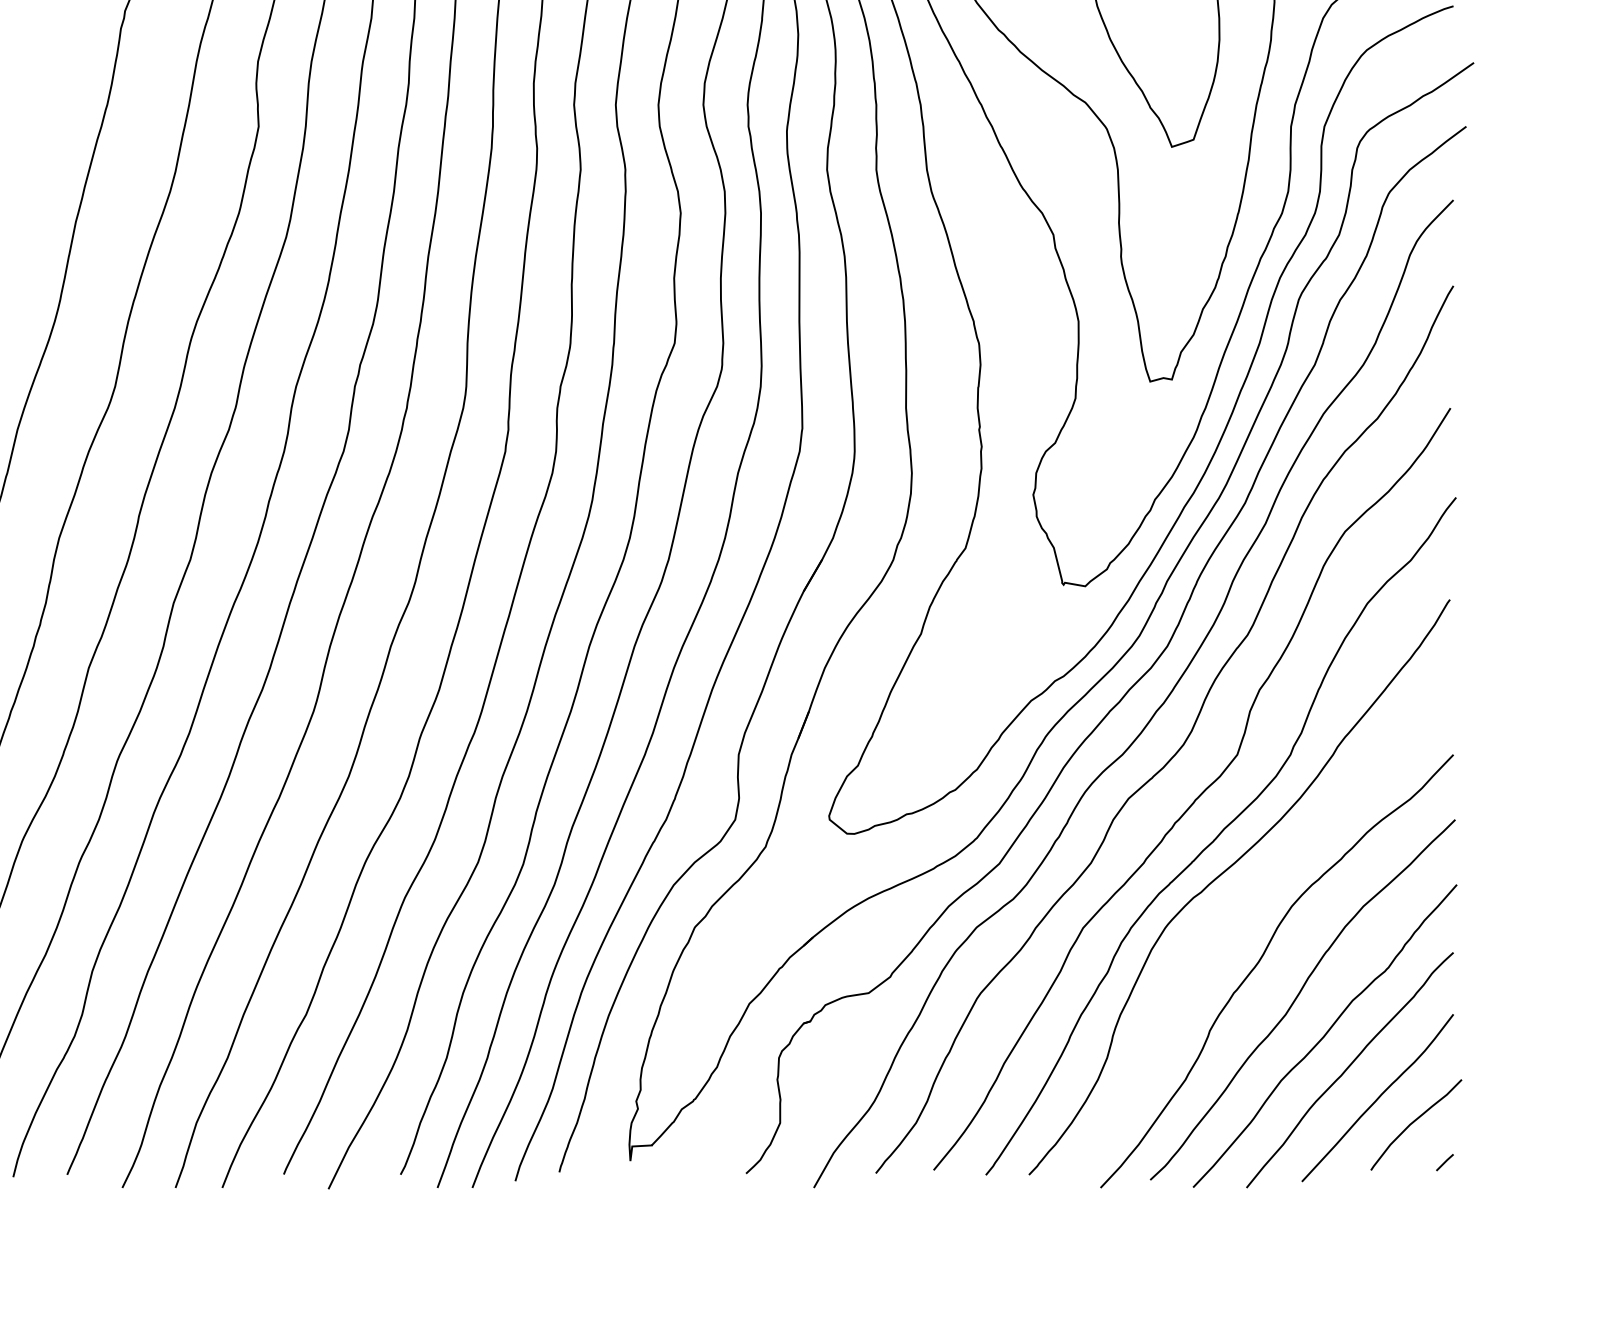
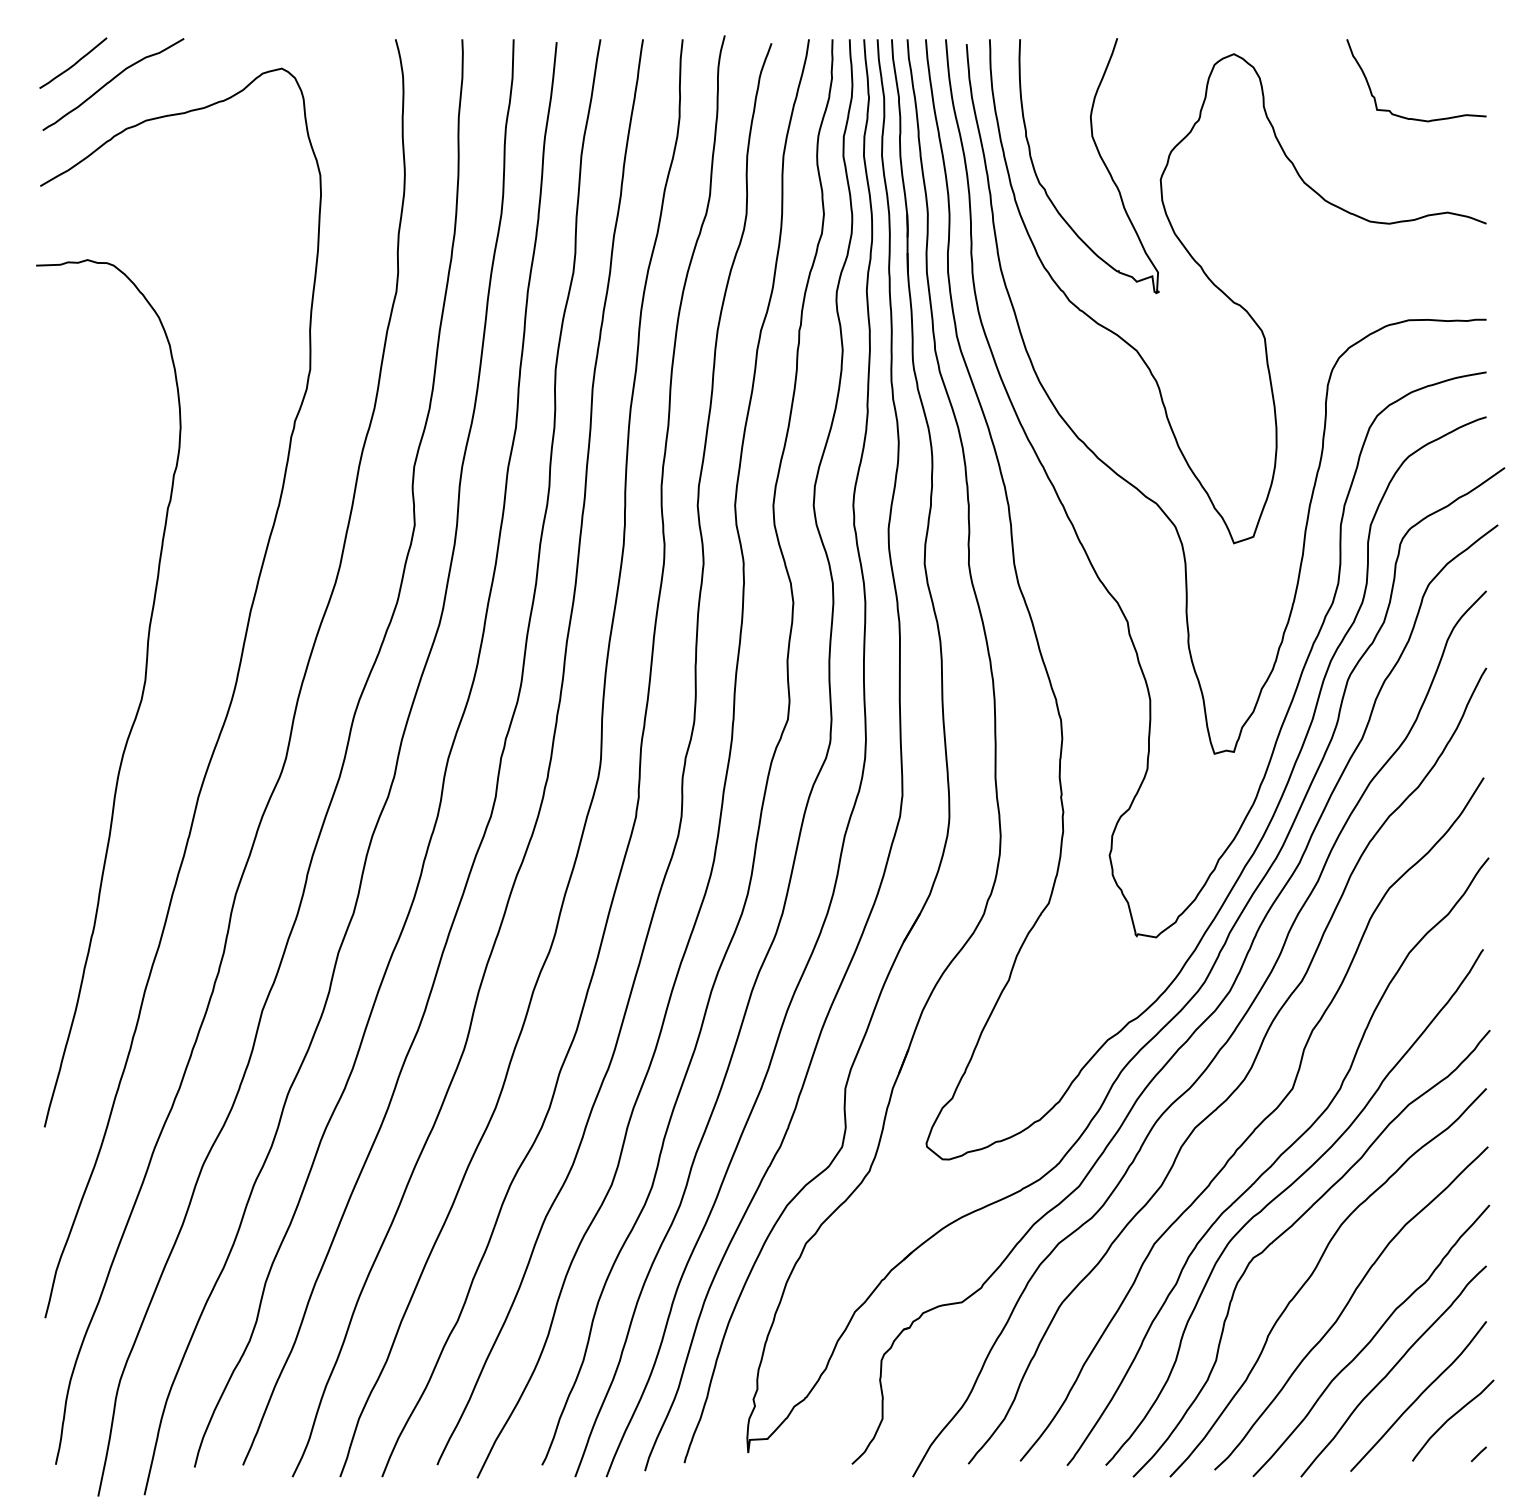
curve: (1233, 911) -> (1289, 1229), added

